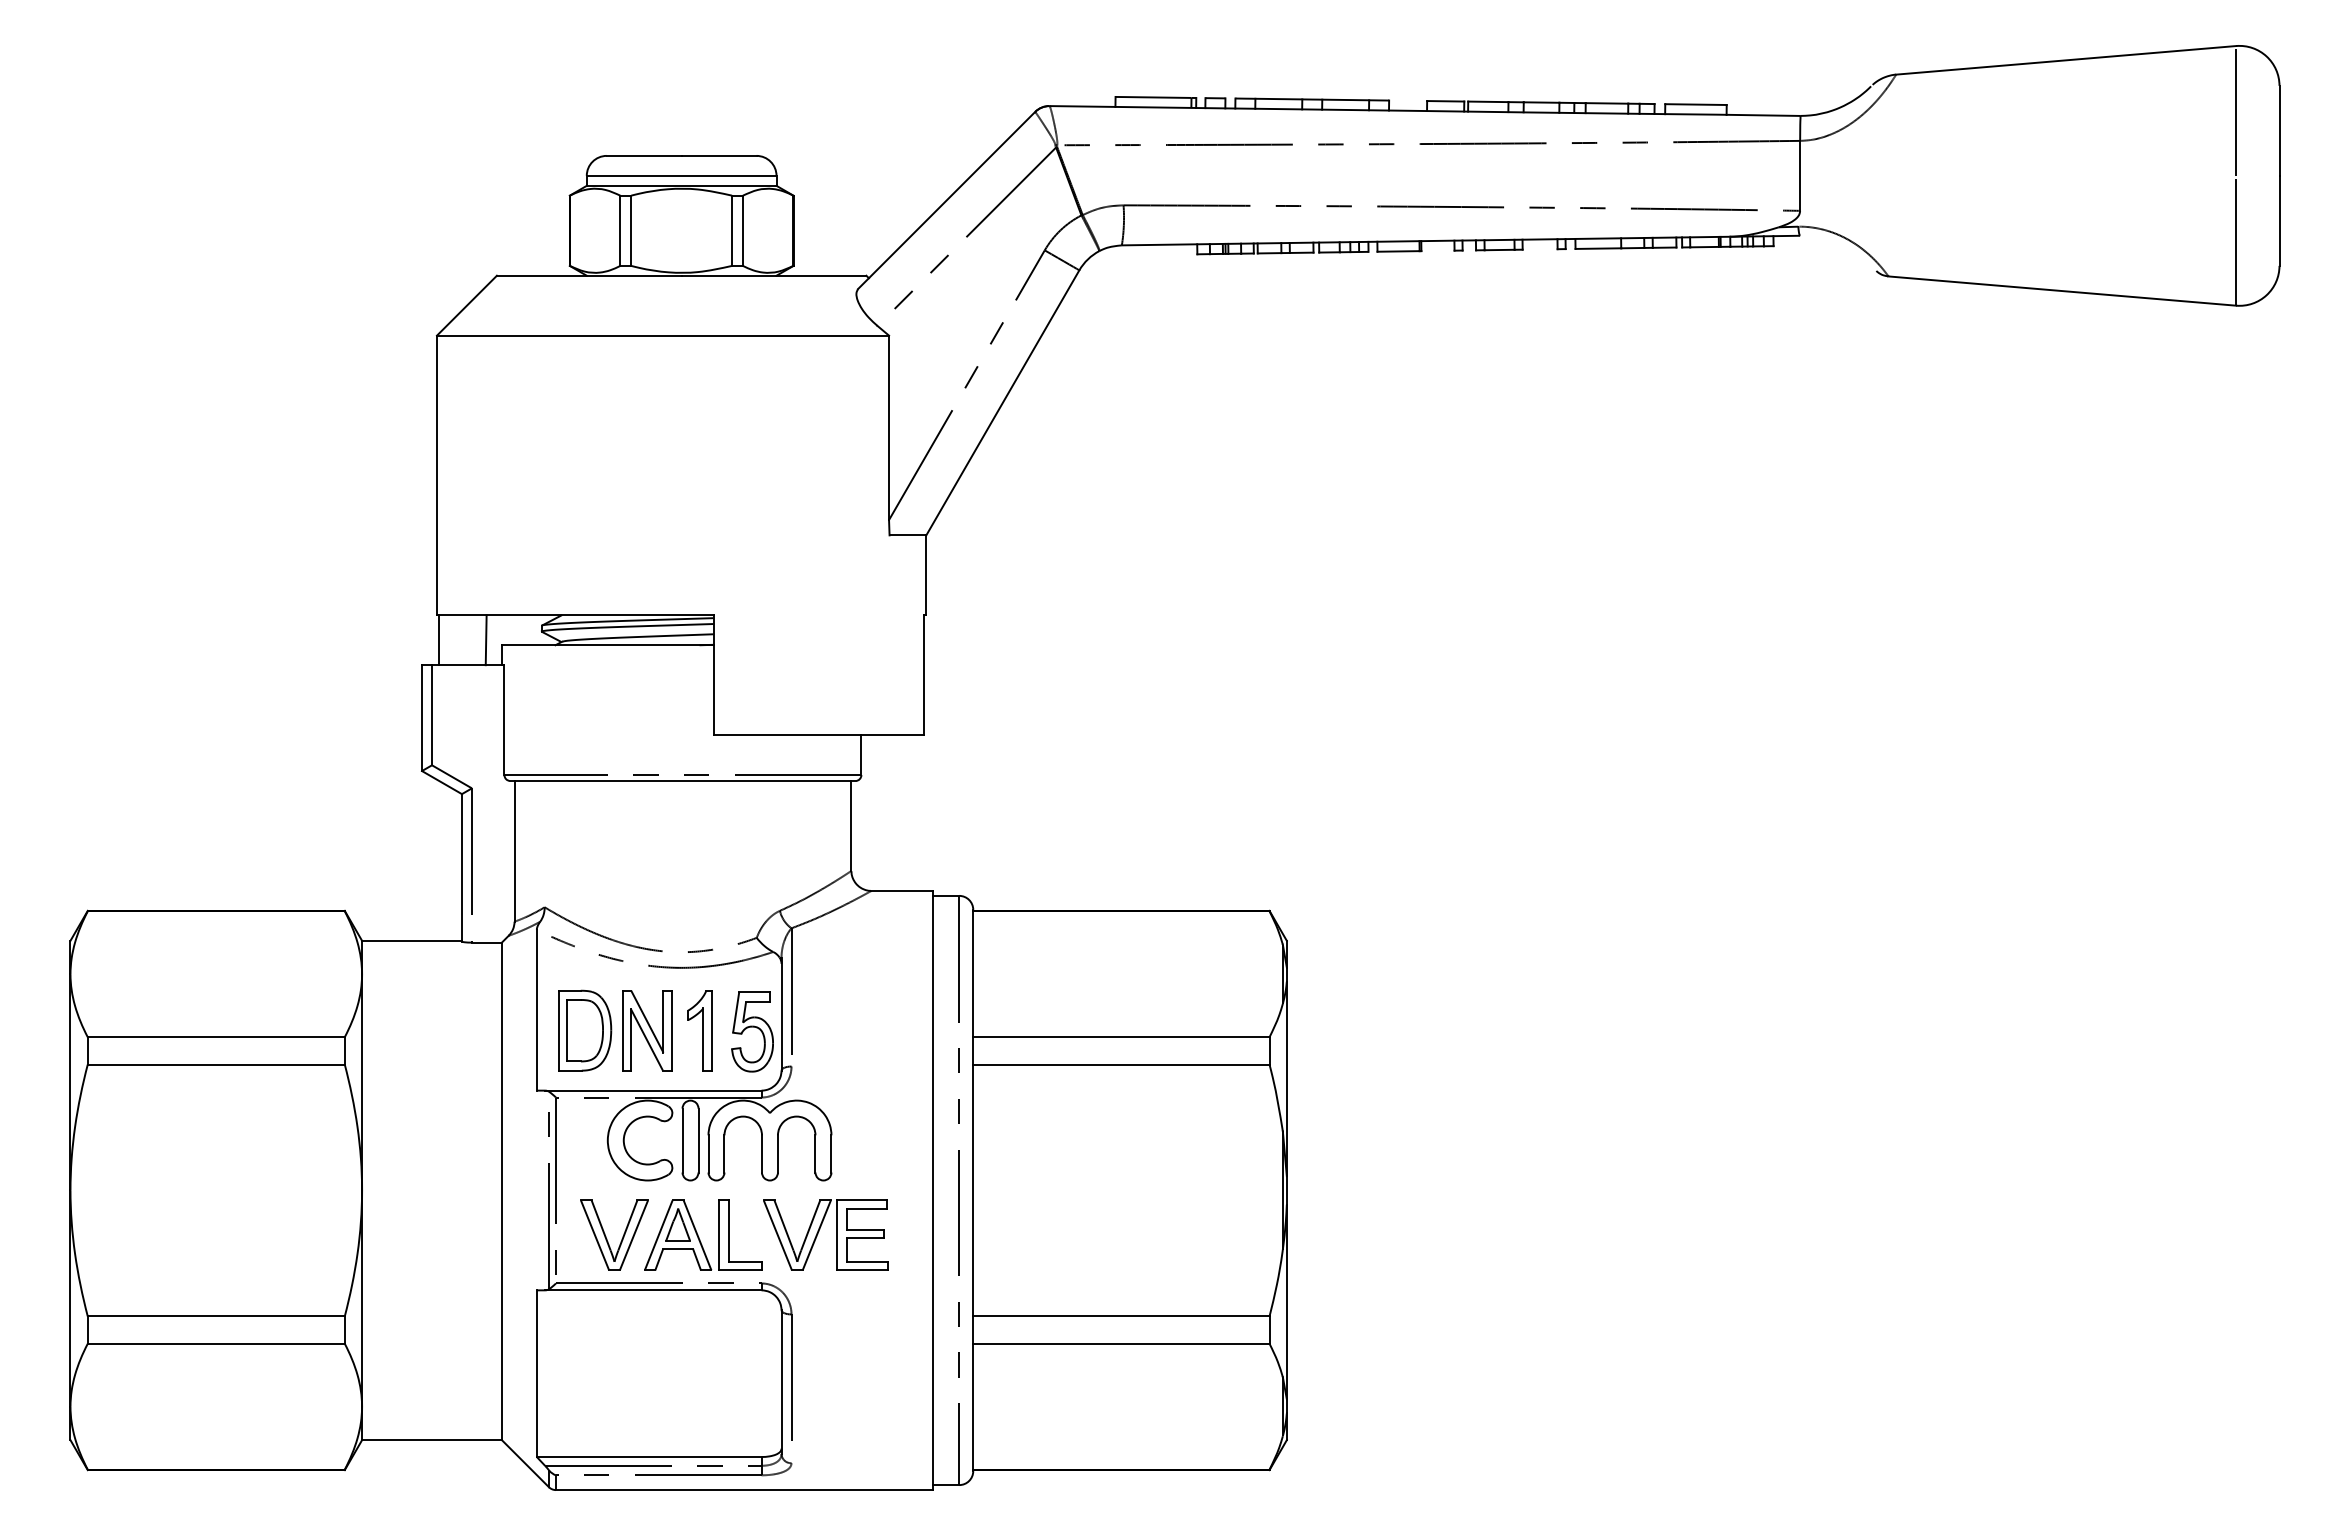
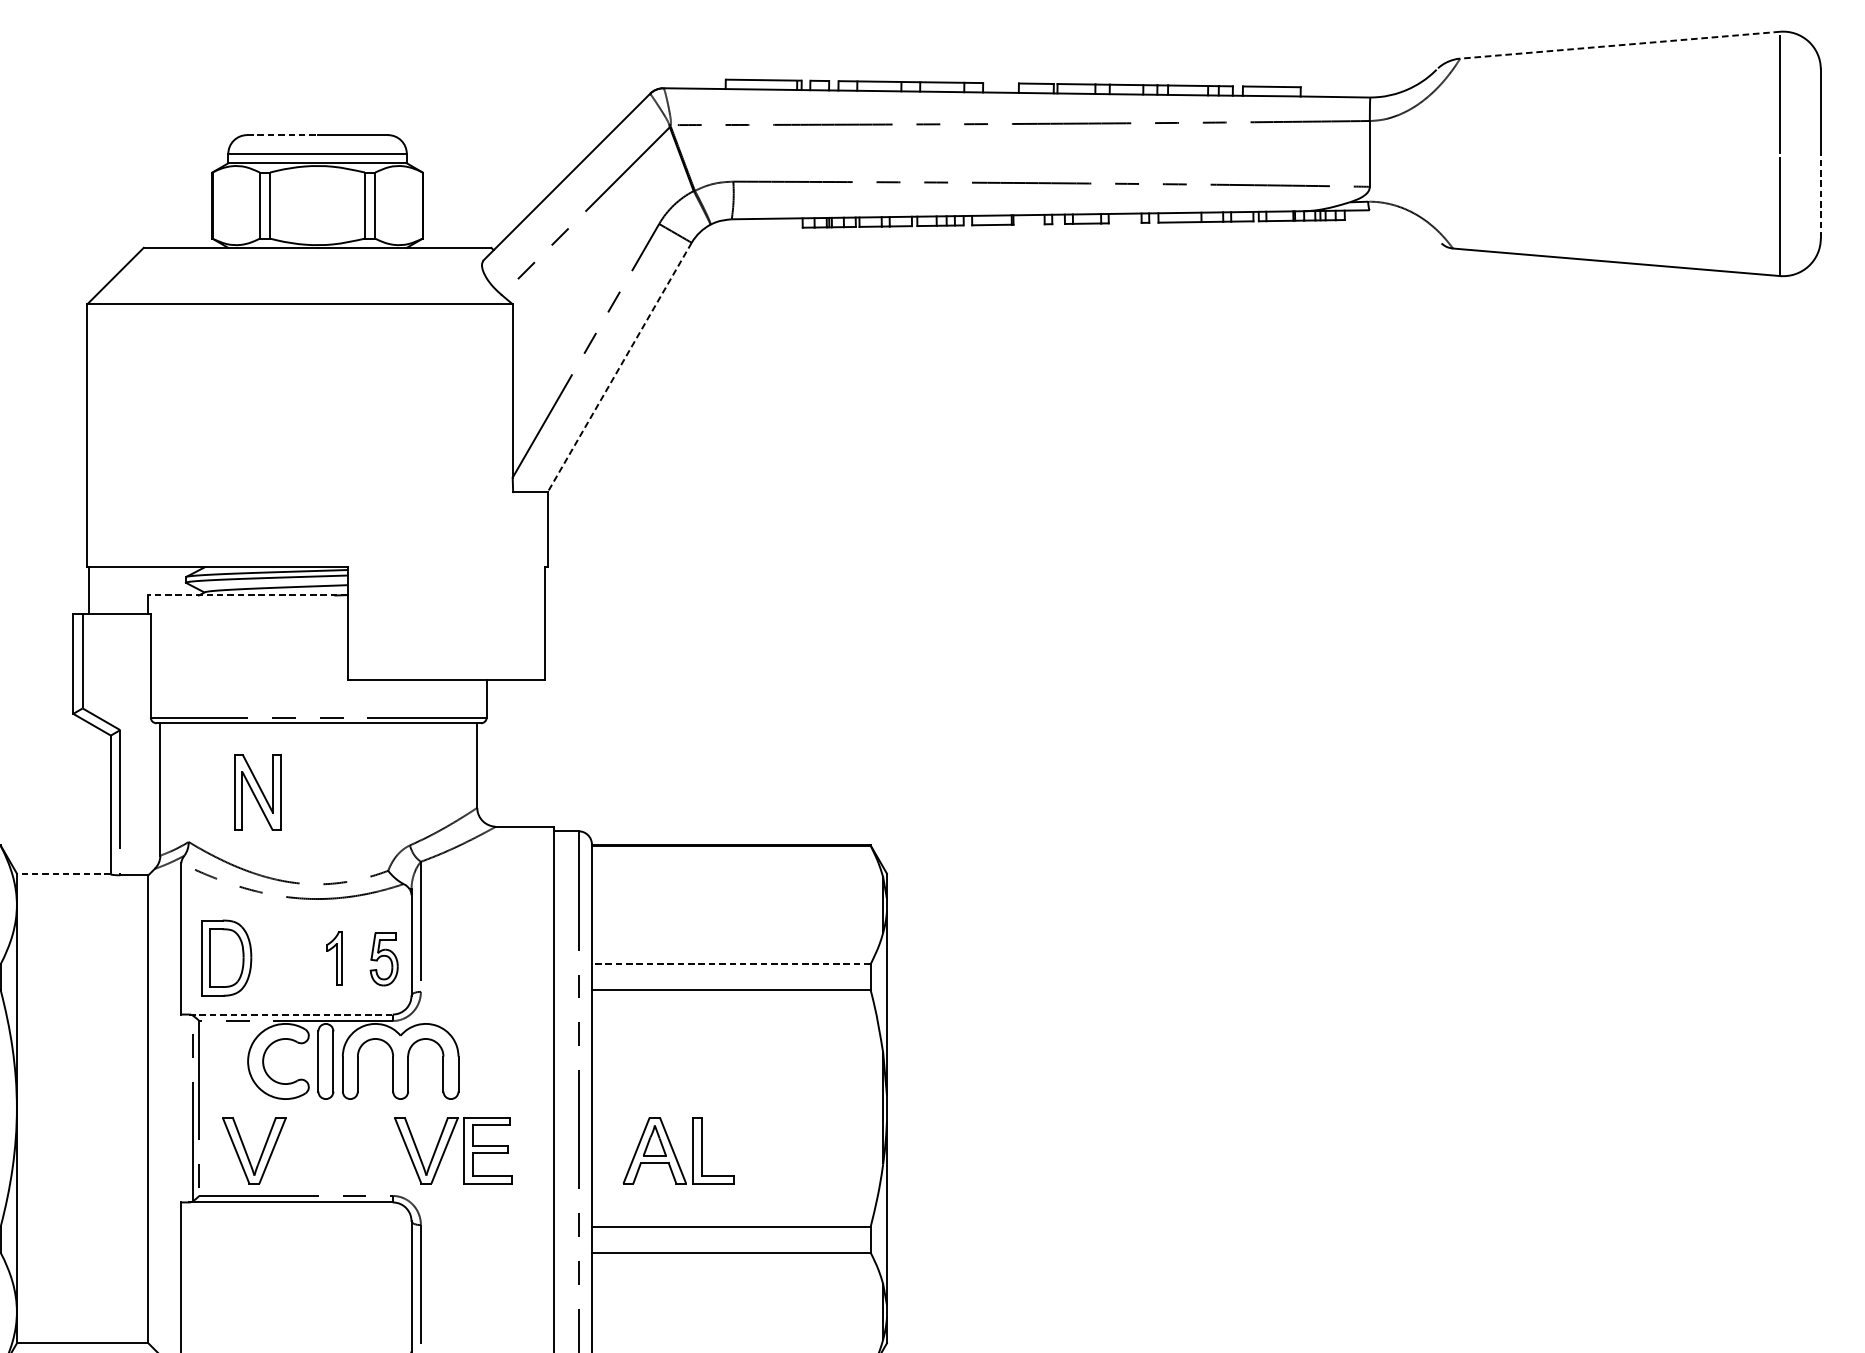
line: (2066, 60) -> (1620, 45), solid -> dashed
line: (644, 155) -> (282, 134), solid -> dashed
line: (2279, 220) -> (1820, 195), solid -> dashed
line: (1002, 403) -> (619, 368), solid -> dashed
line: (485, 640) -> (133, 591), removed
line: (607, 645) -> (247, 595), solid -> dashed
line: (412, 940) -> (64, 873), solid -> dashed
part: (647, 1030) -> (258, 792), moved
part: (699, 1030) -> (334, 957), size x0.7
part: (752, 1031) -> (384, 958), size x0.7
line: (1120, 1037) -> (730, 964), solid -> dashed
line: (653, 1090) -> (291, 1014), solid -> dashed
part: (703, 1234) -> (678, 1149), moved

